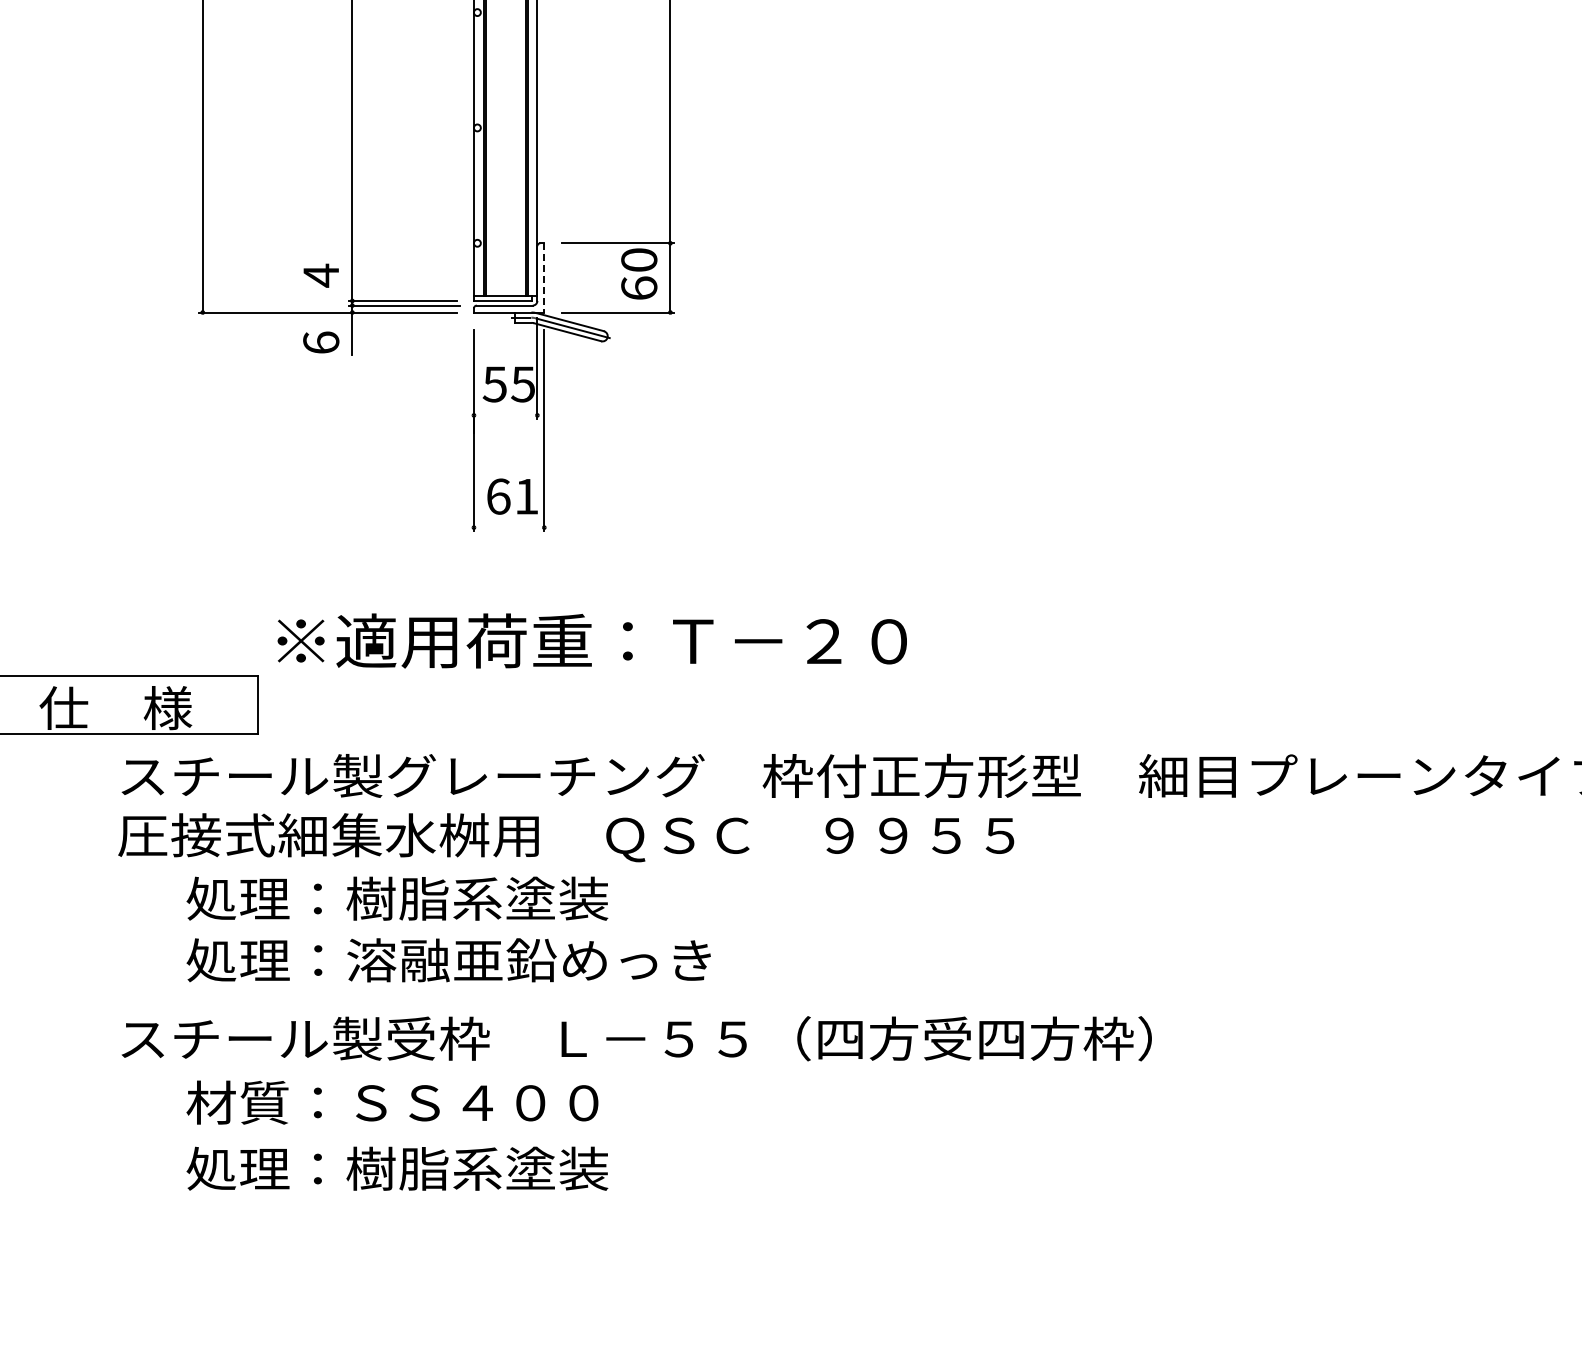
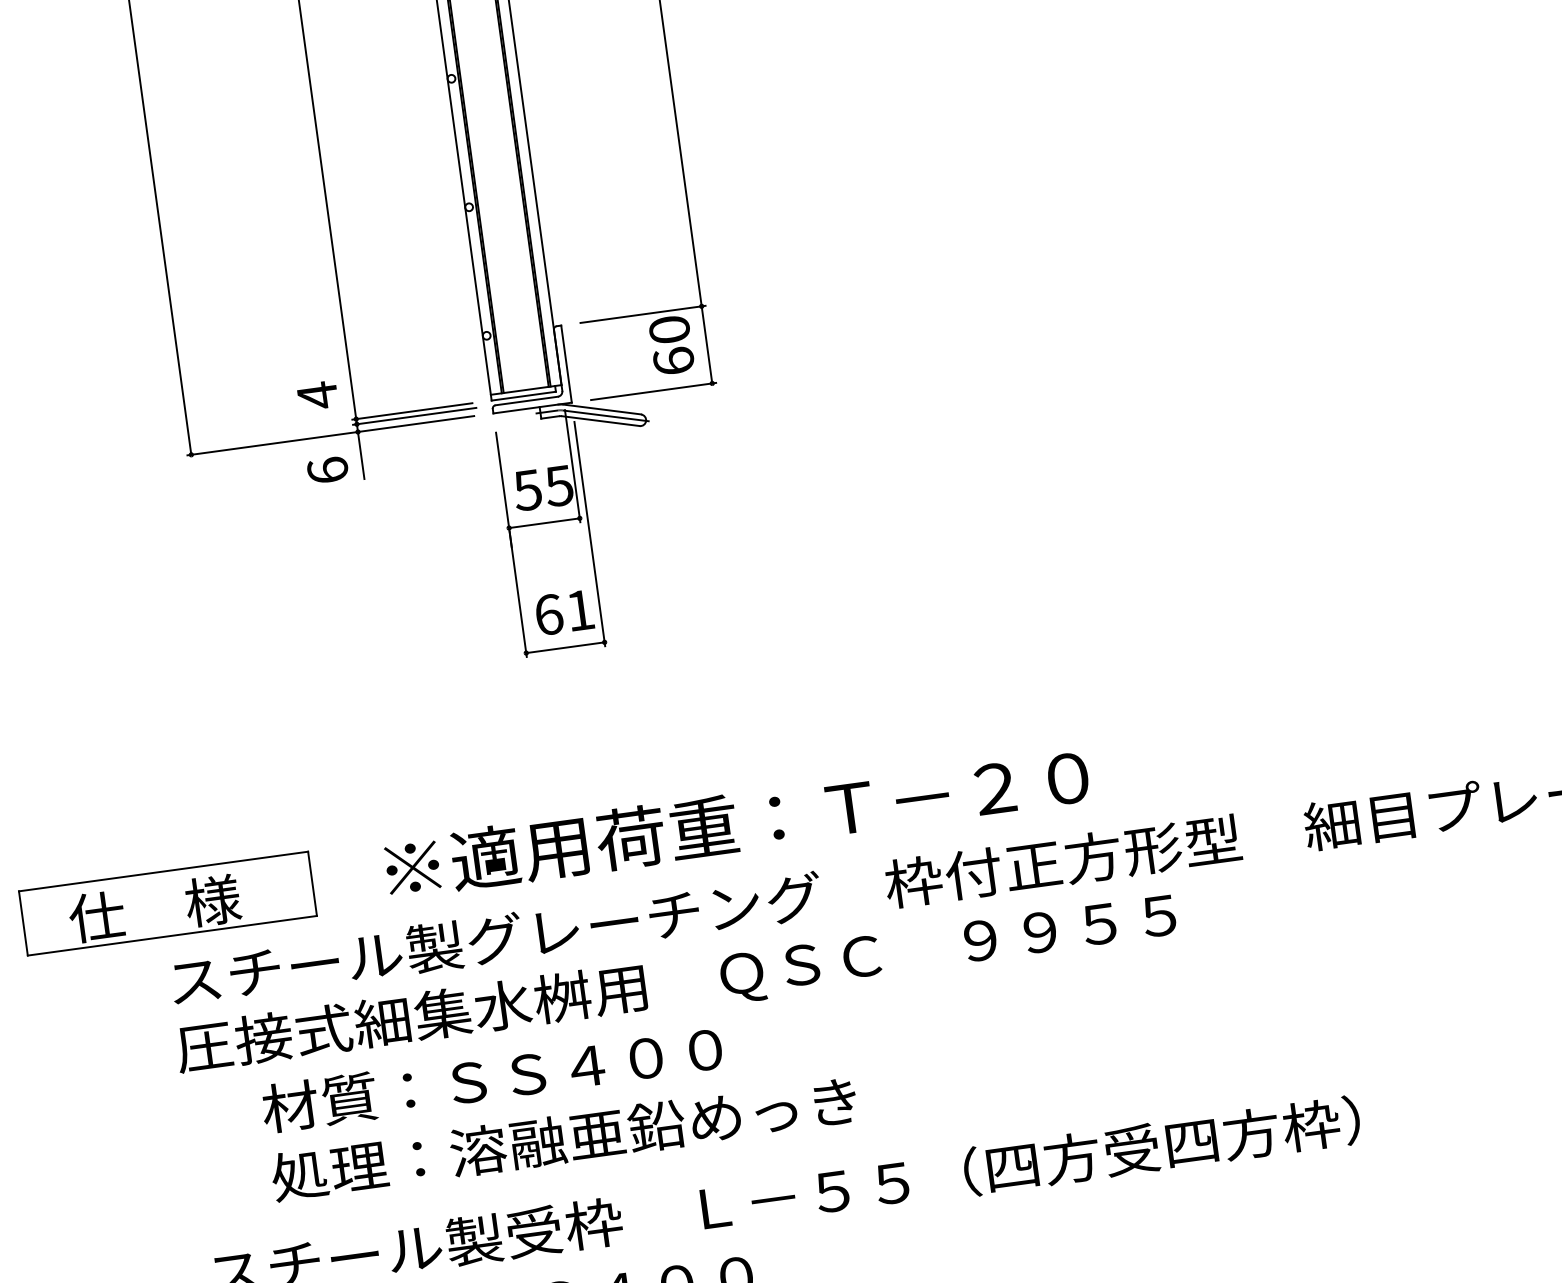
line: (544, 277) -> (566, 363), dashed -> solid
line: (505, 415) -> (544, 523), added
line: (508, 527) -> (564, 647), added
text: (591, 640) -> (736, 822), moved
text: (397, 898) -> (497, 1077), 処理：樹脂系塗装 -> 材質：ＳＳ４００

